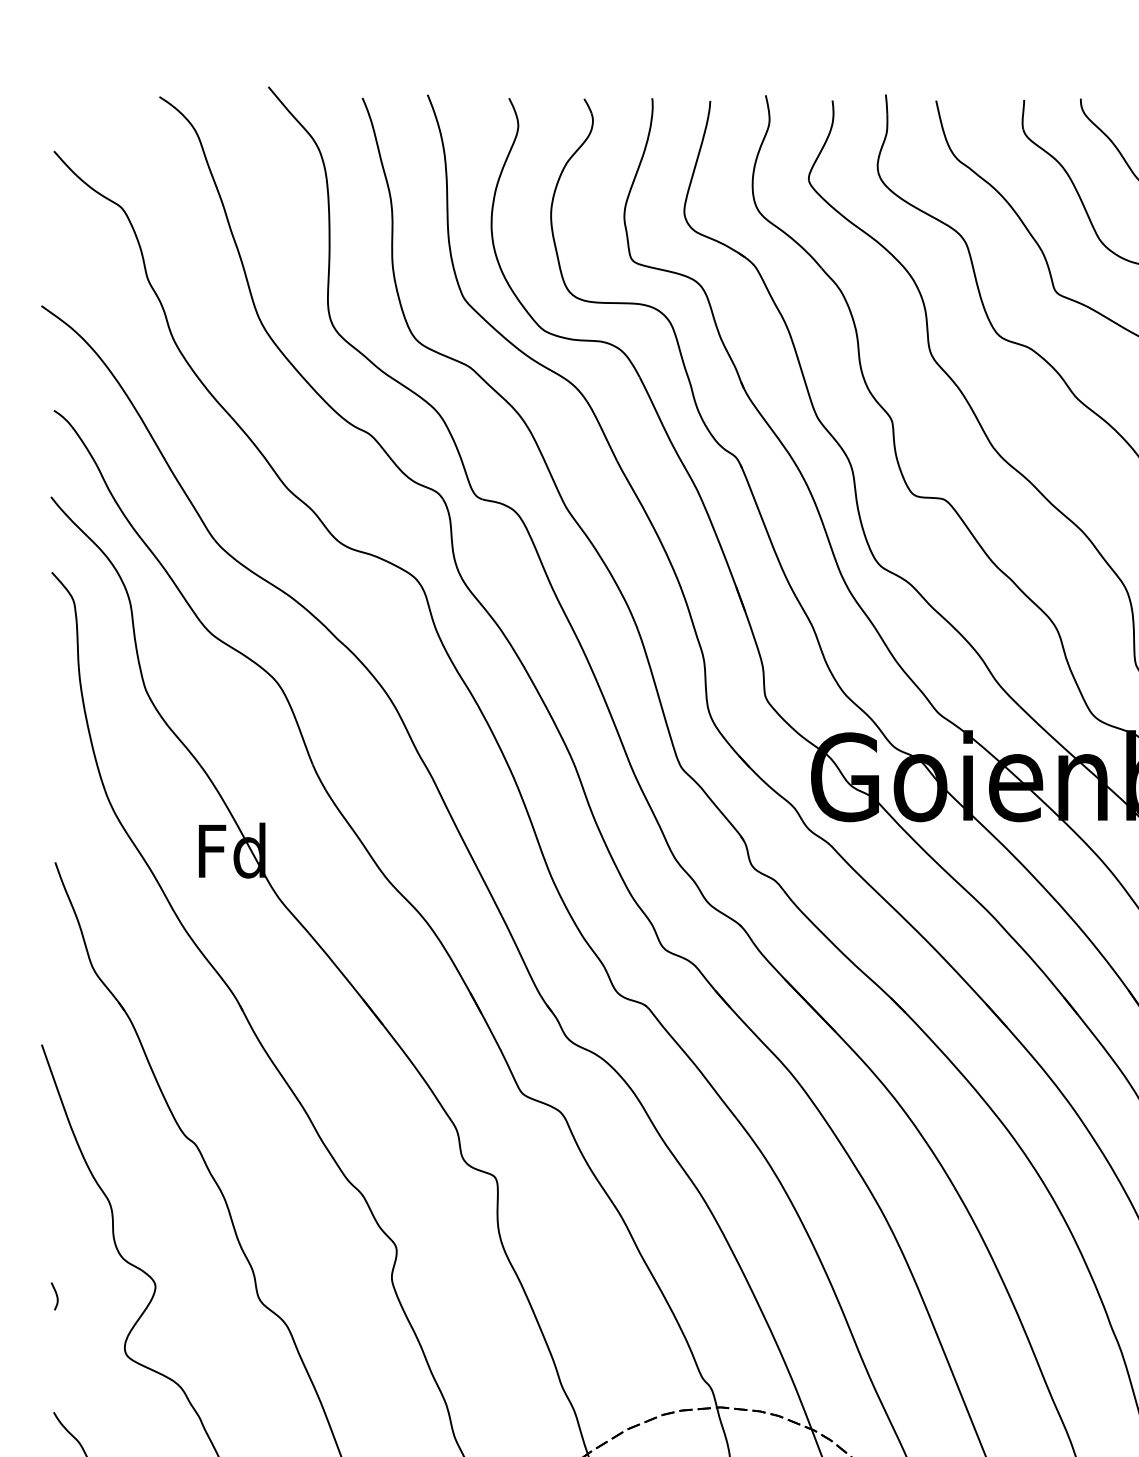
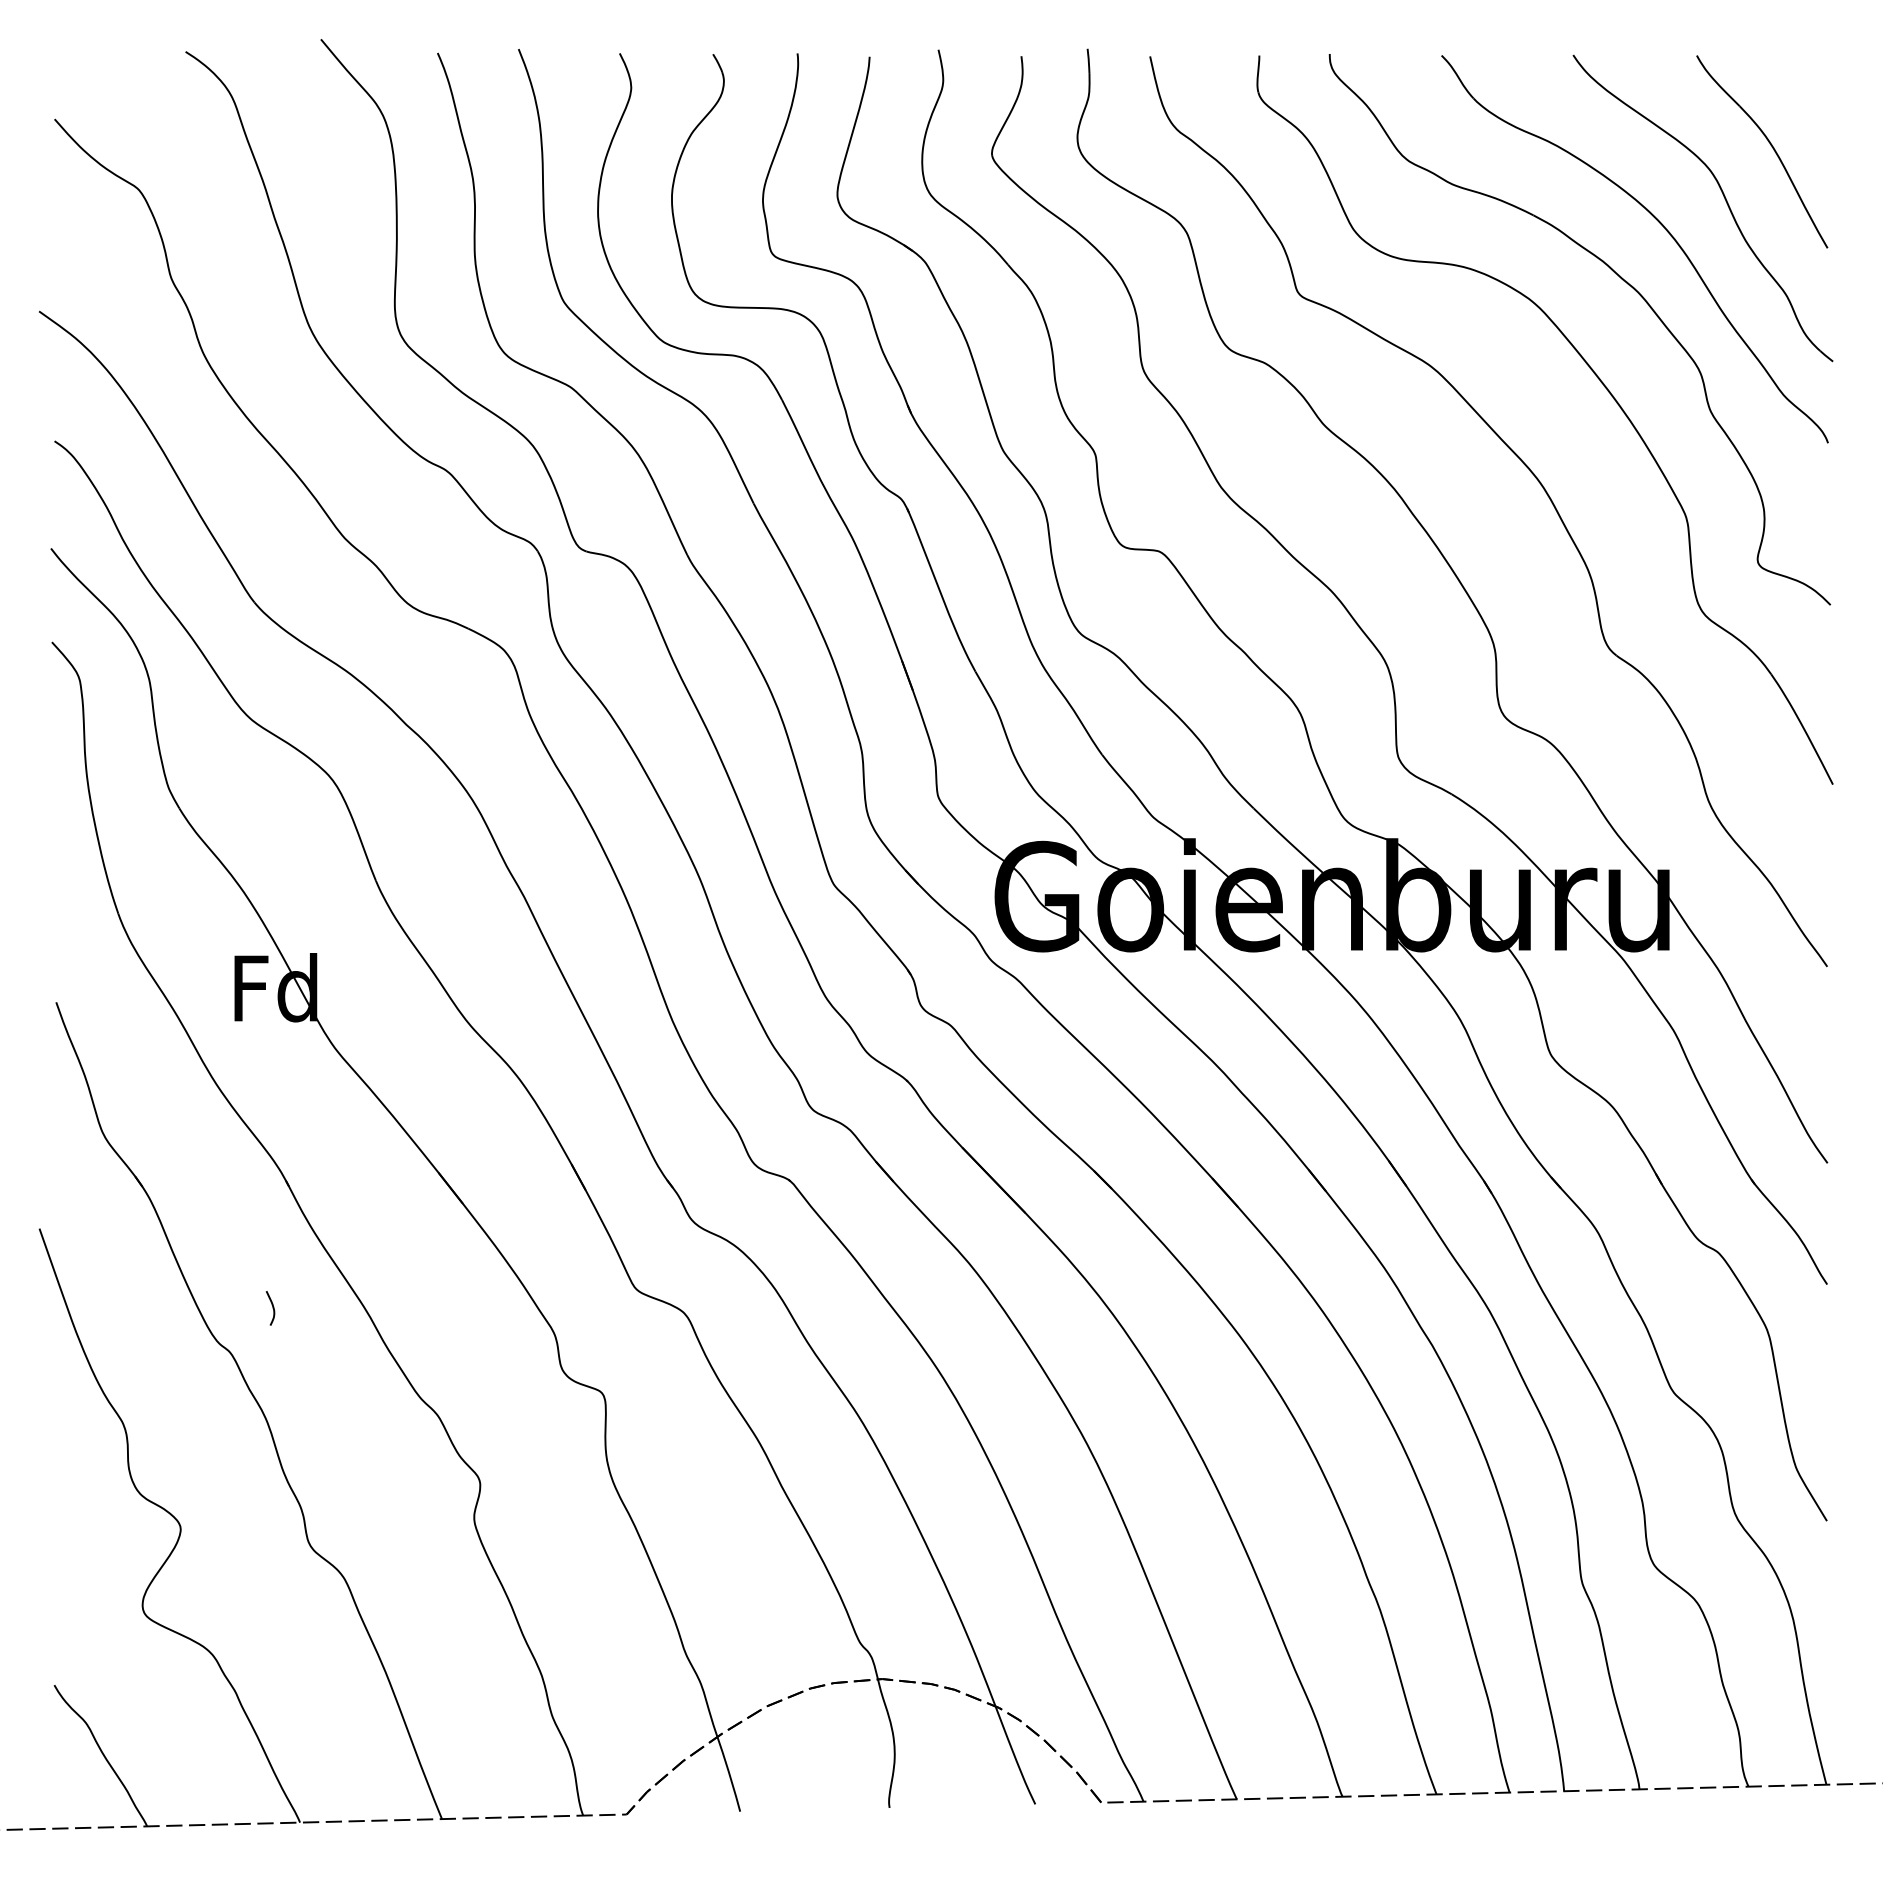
curve: (56, 1296) -> (272, 1308), moved

